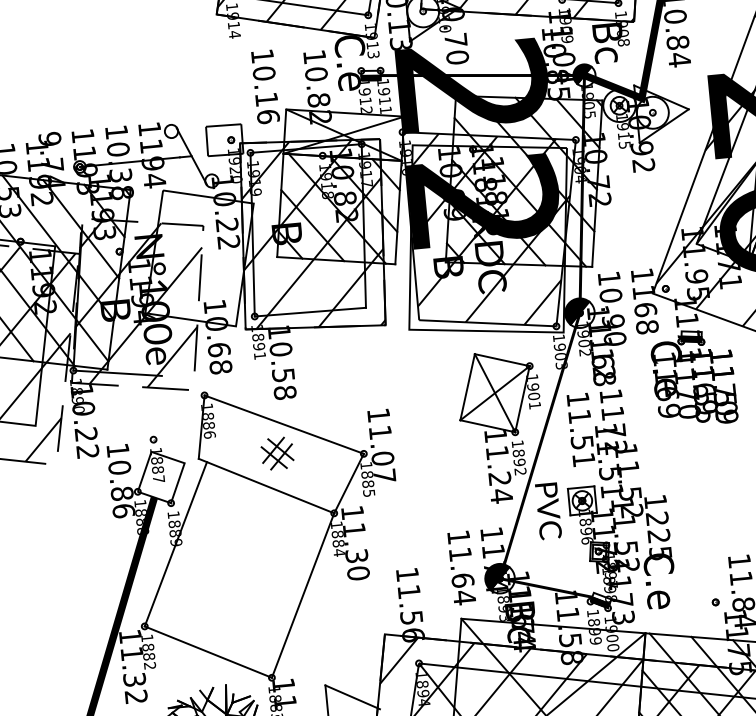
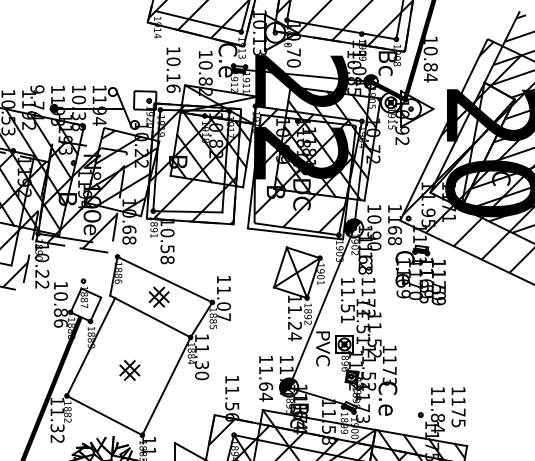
hatch: (200, 255) -> (123, 170), added
text: (658, 535) -> (389, 370), 1225 -> 1173
part: (241, 575) -> (129, 370), added

